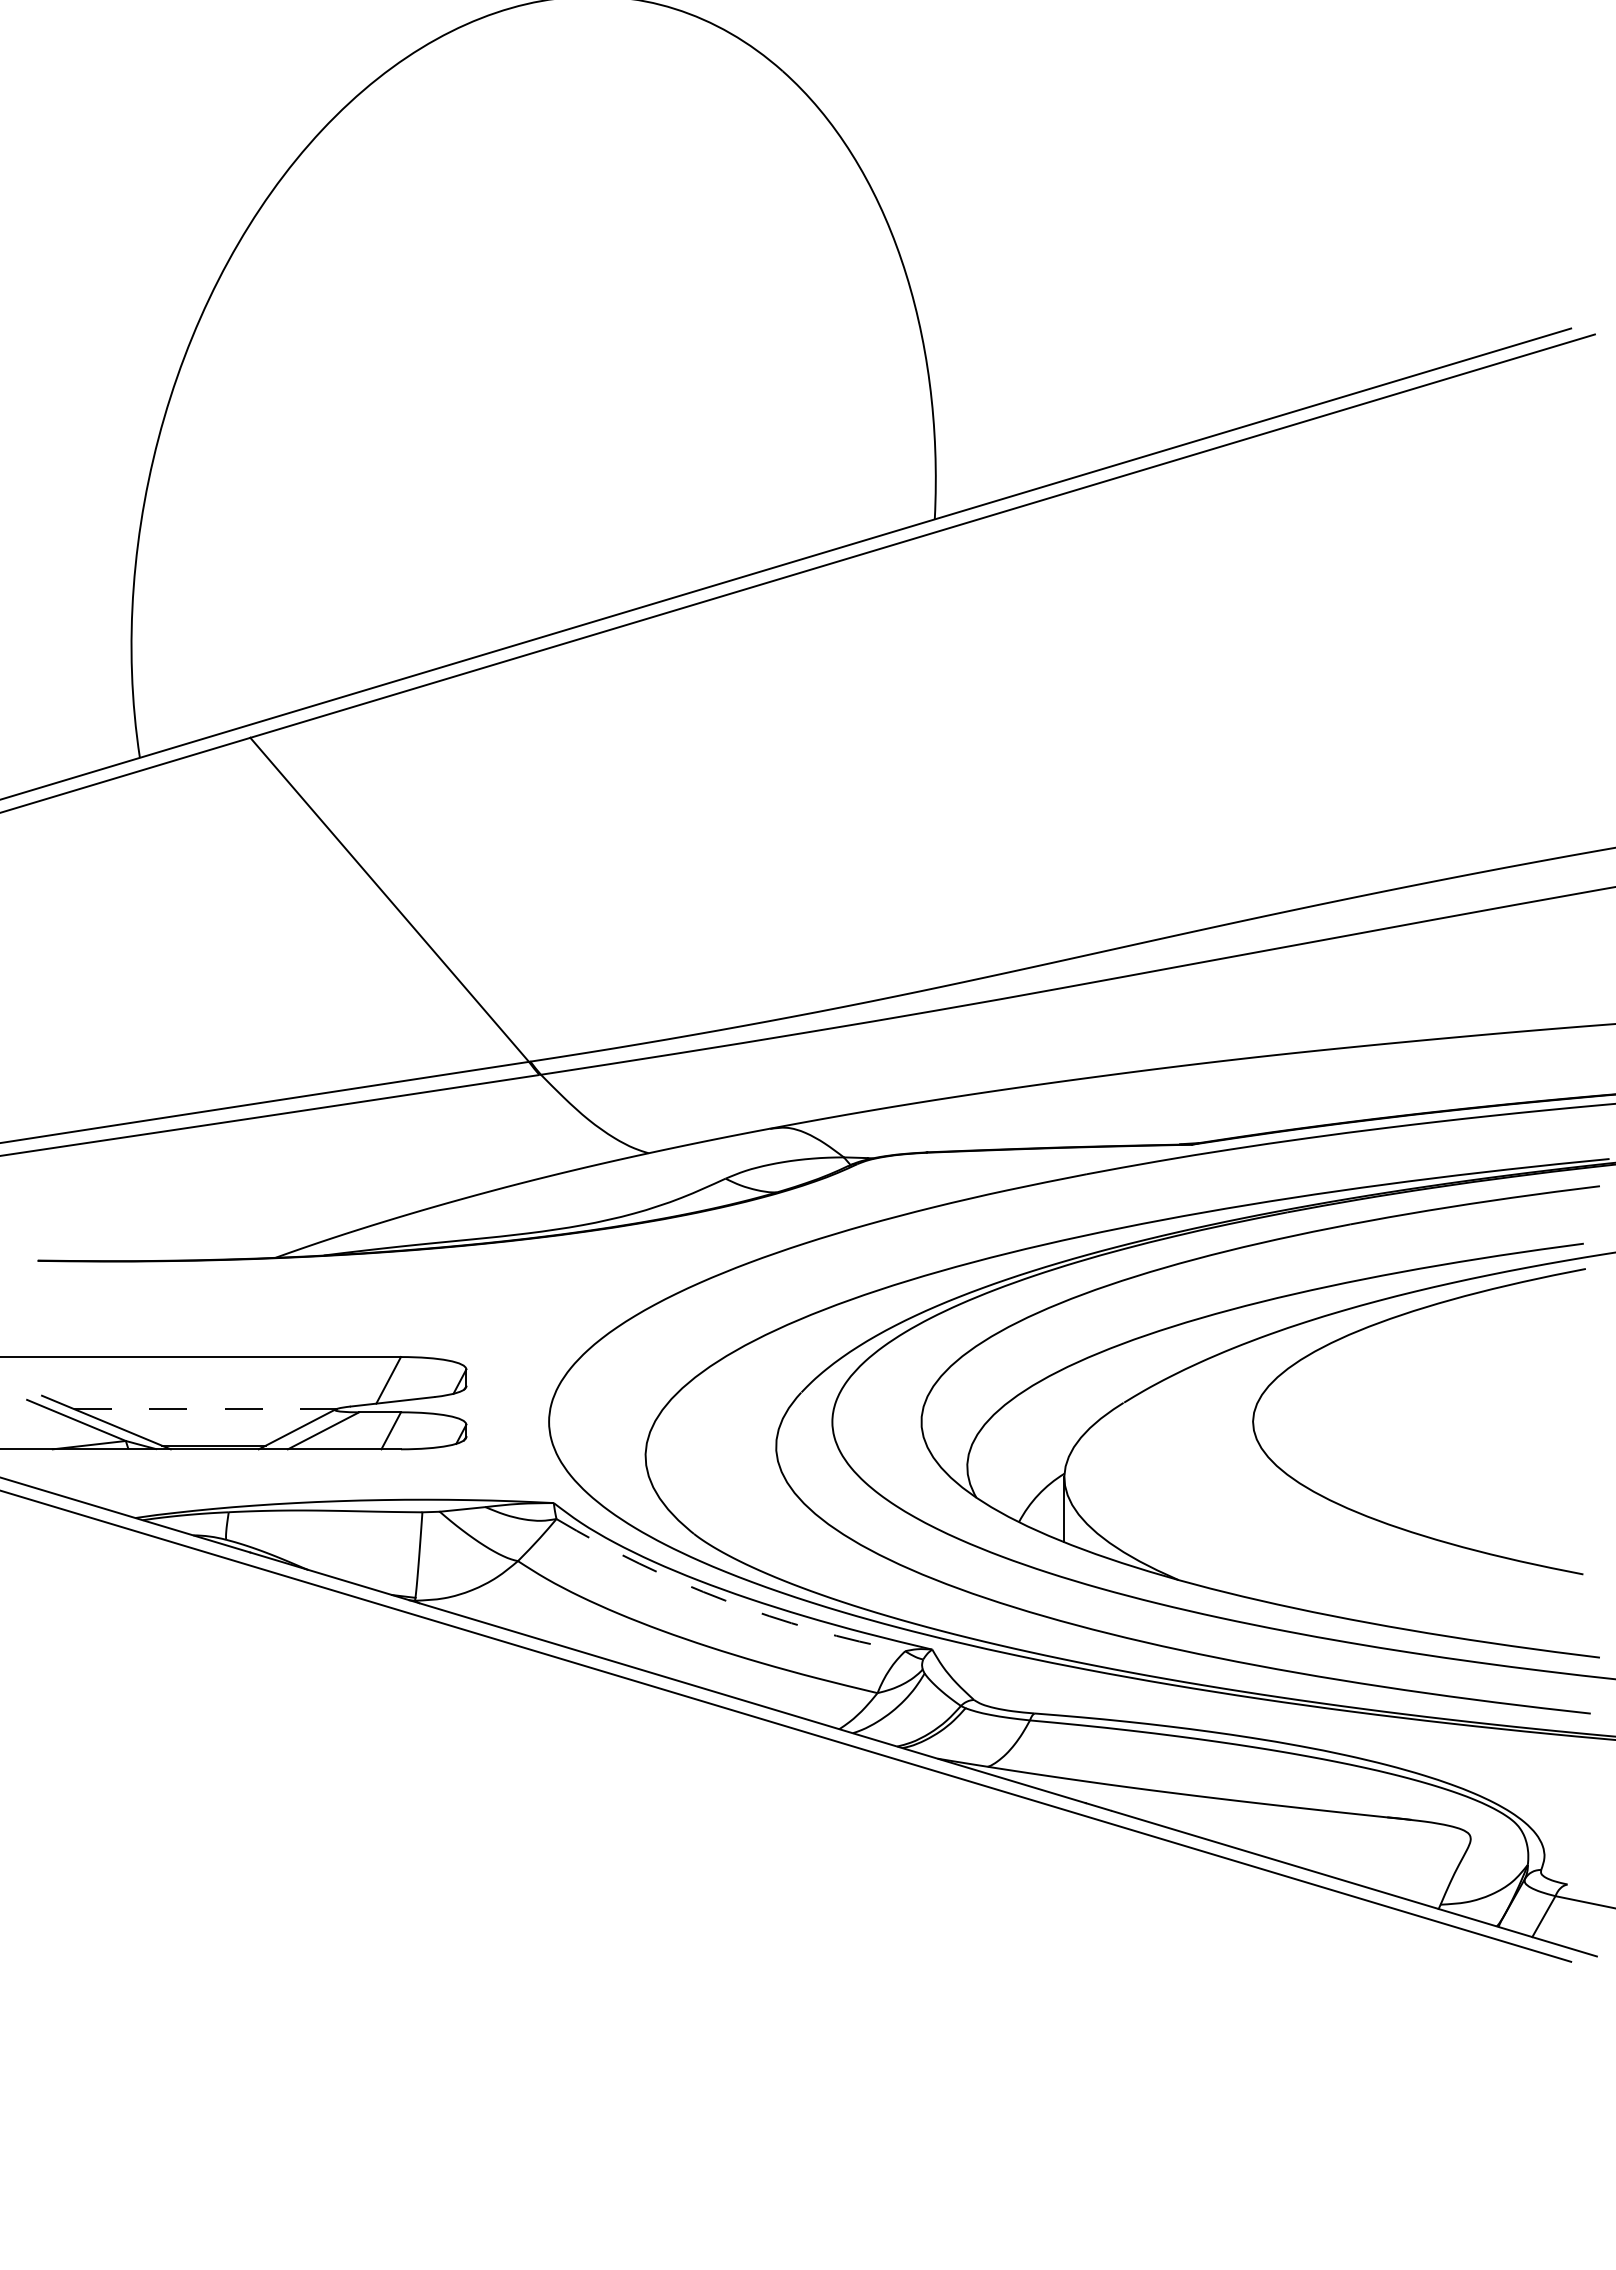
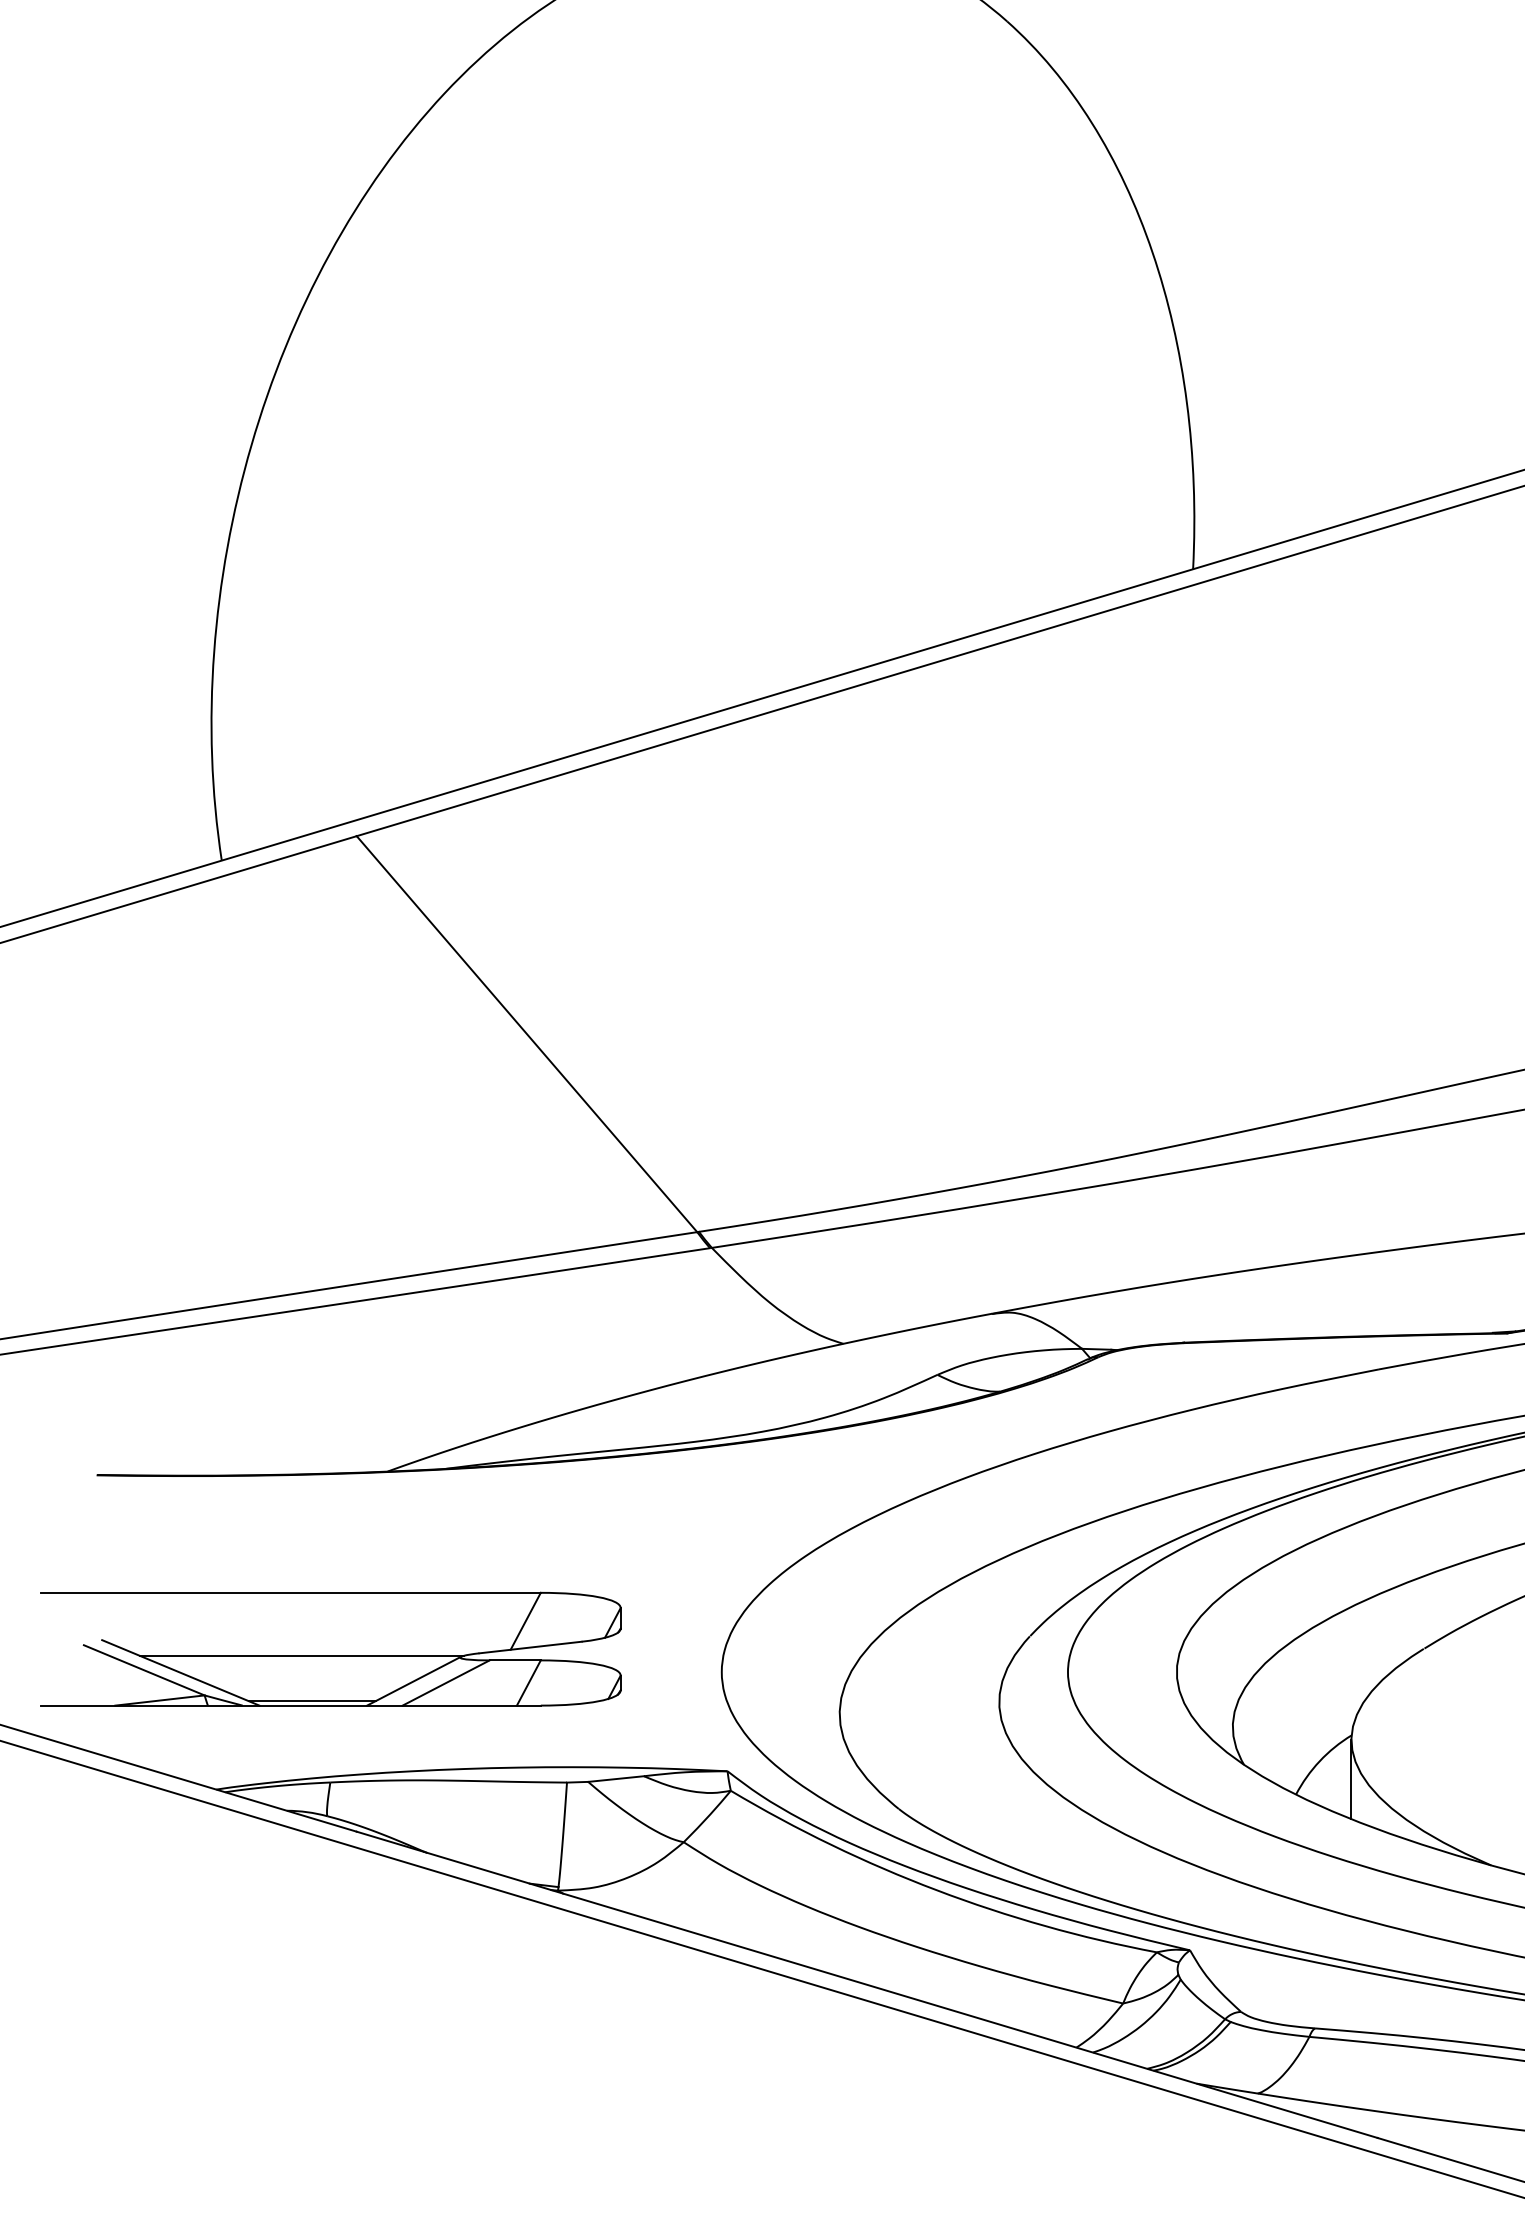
line: (205, 1408) -> (301, 1655), dashed -> solid
arc: (725, 1600) -> (937, 1890), dashed -> solid

